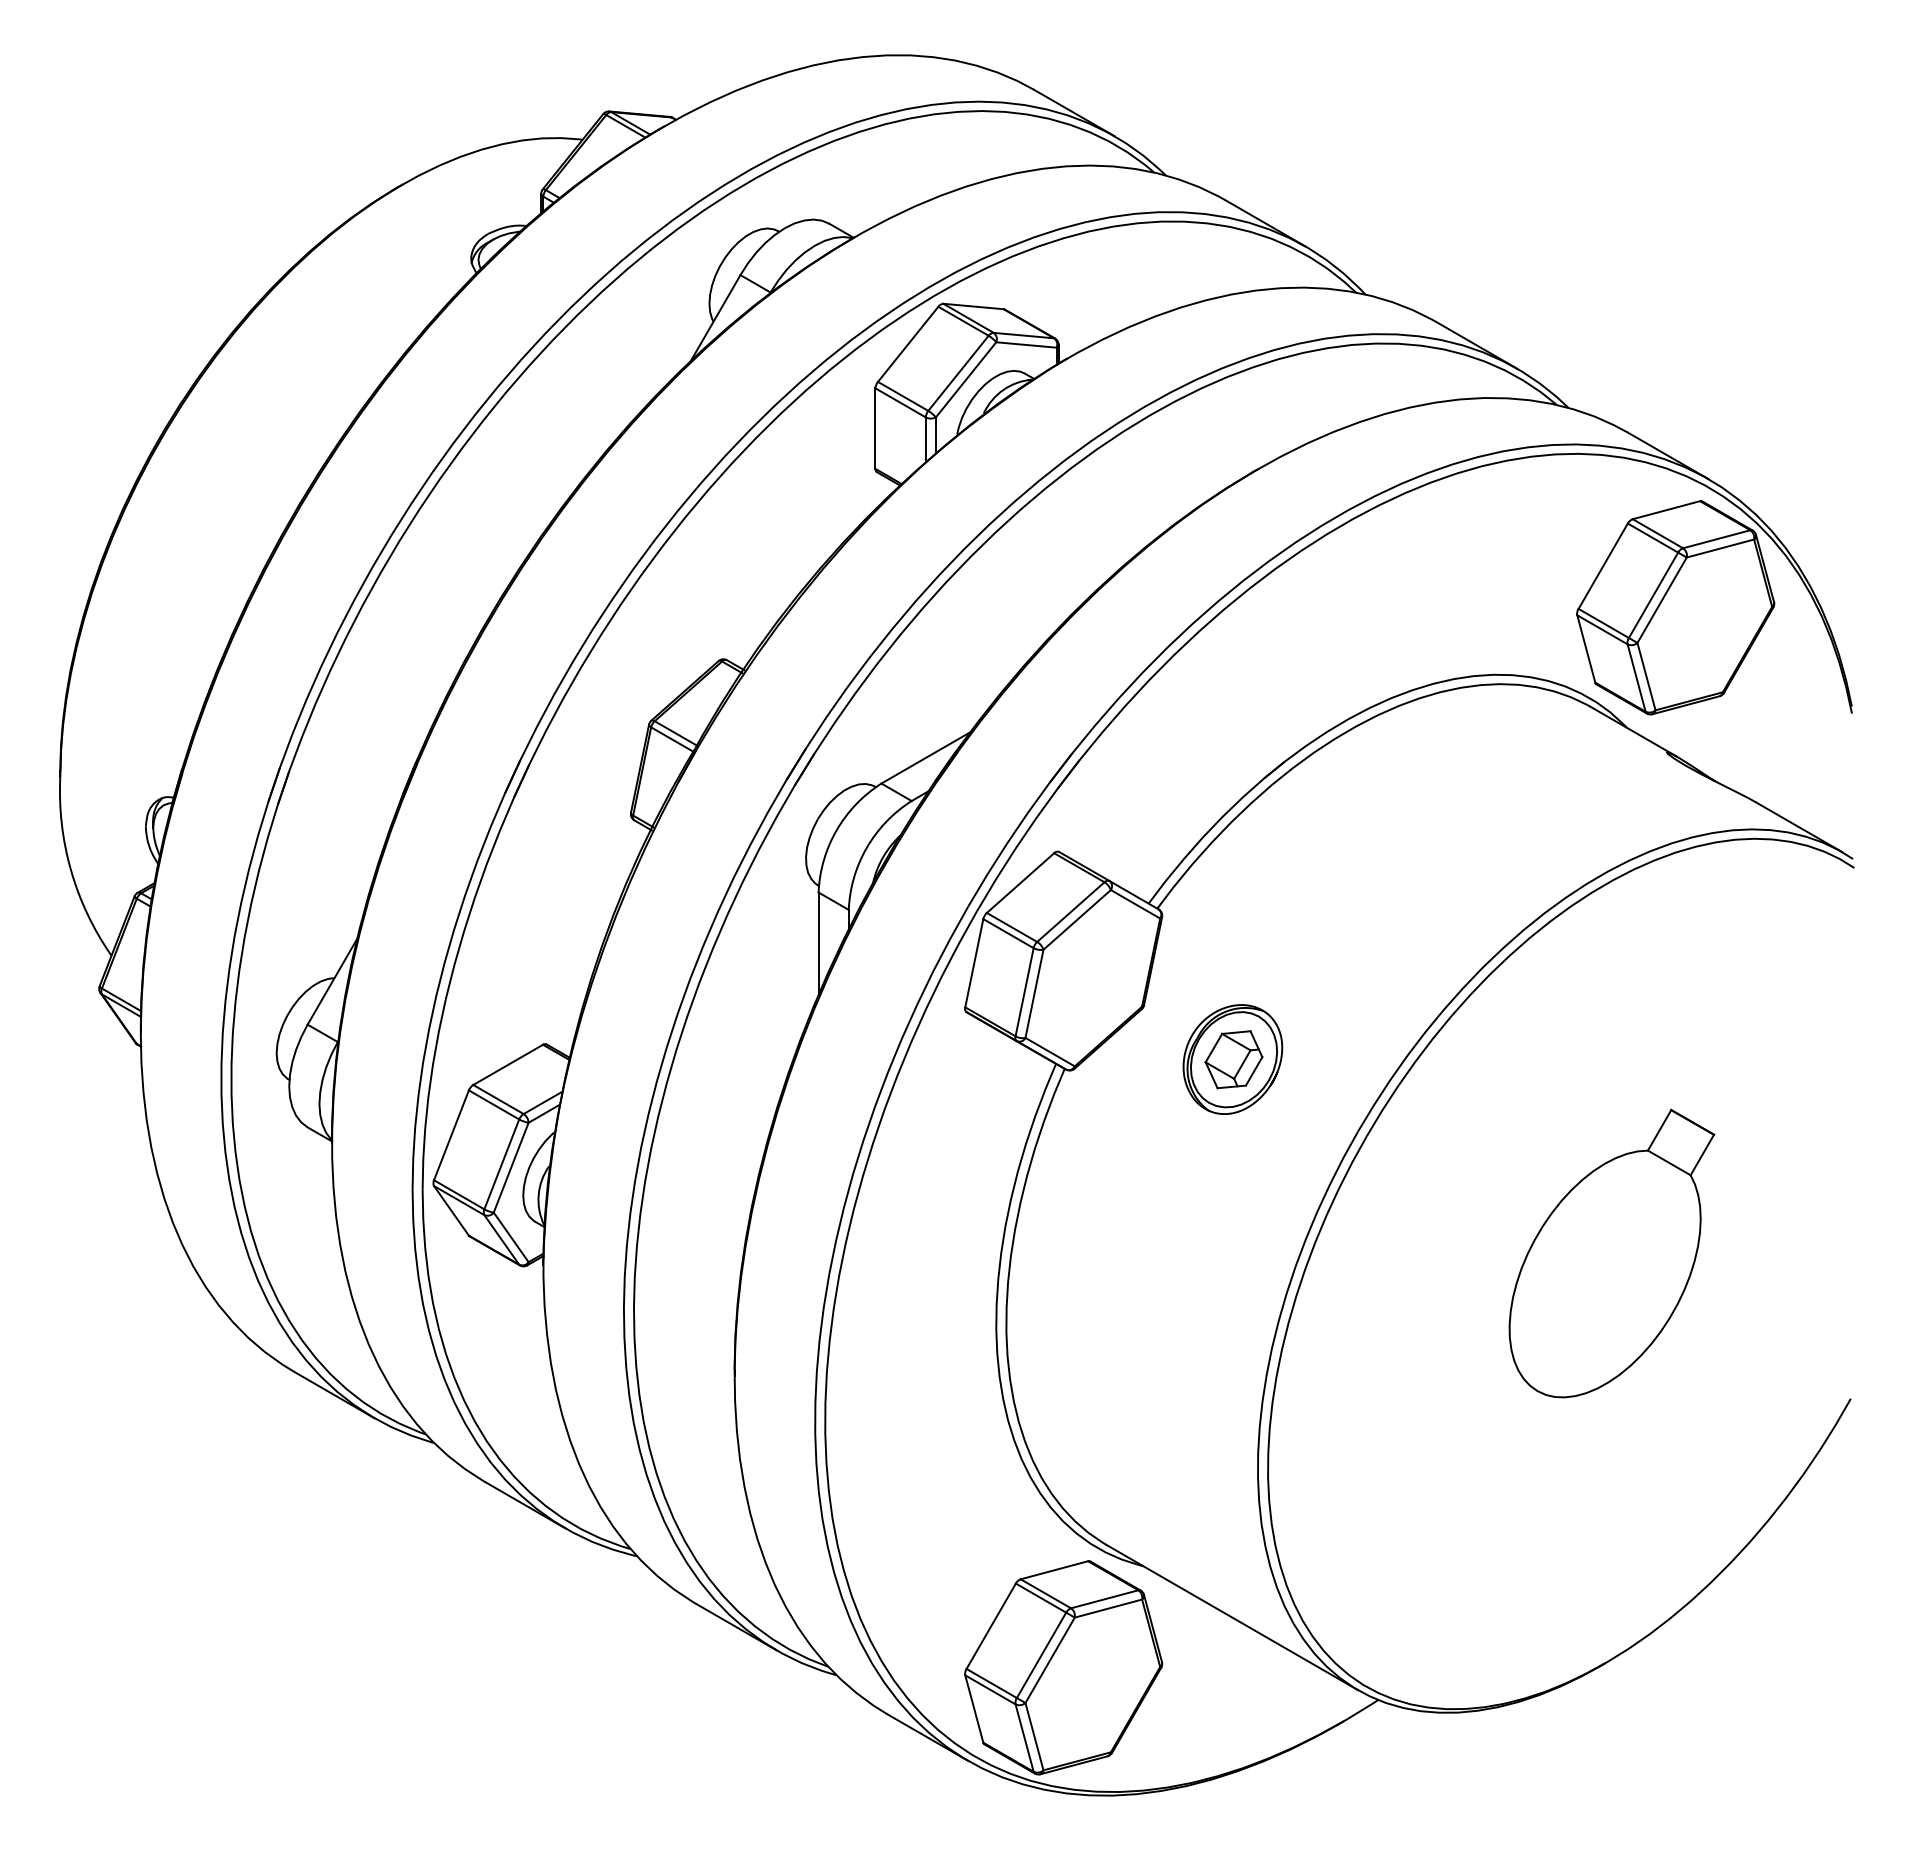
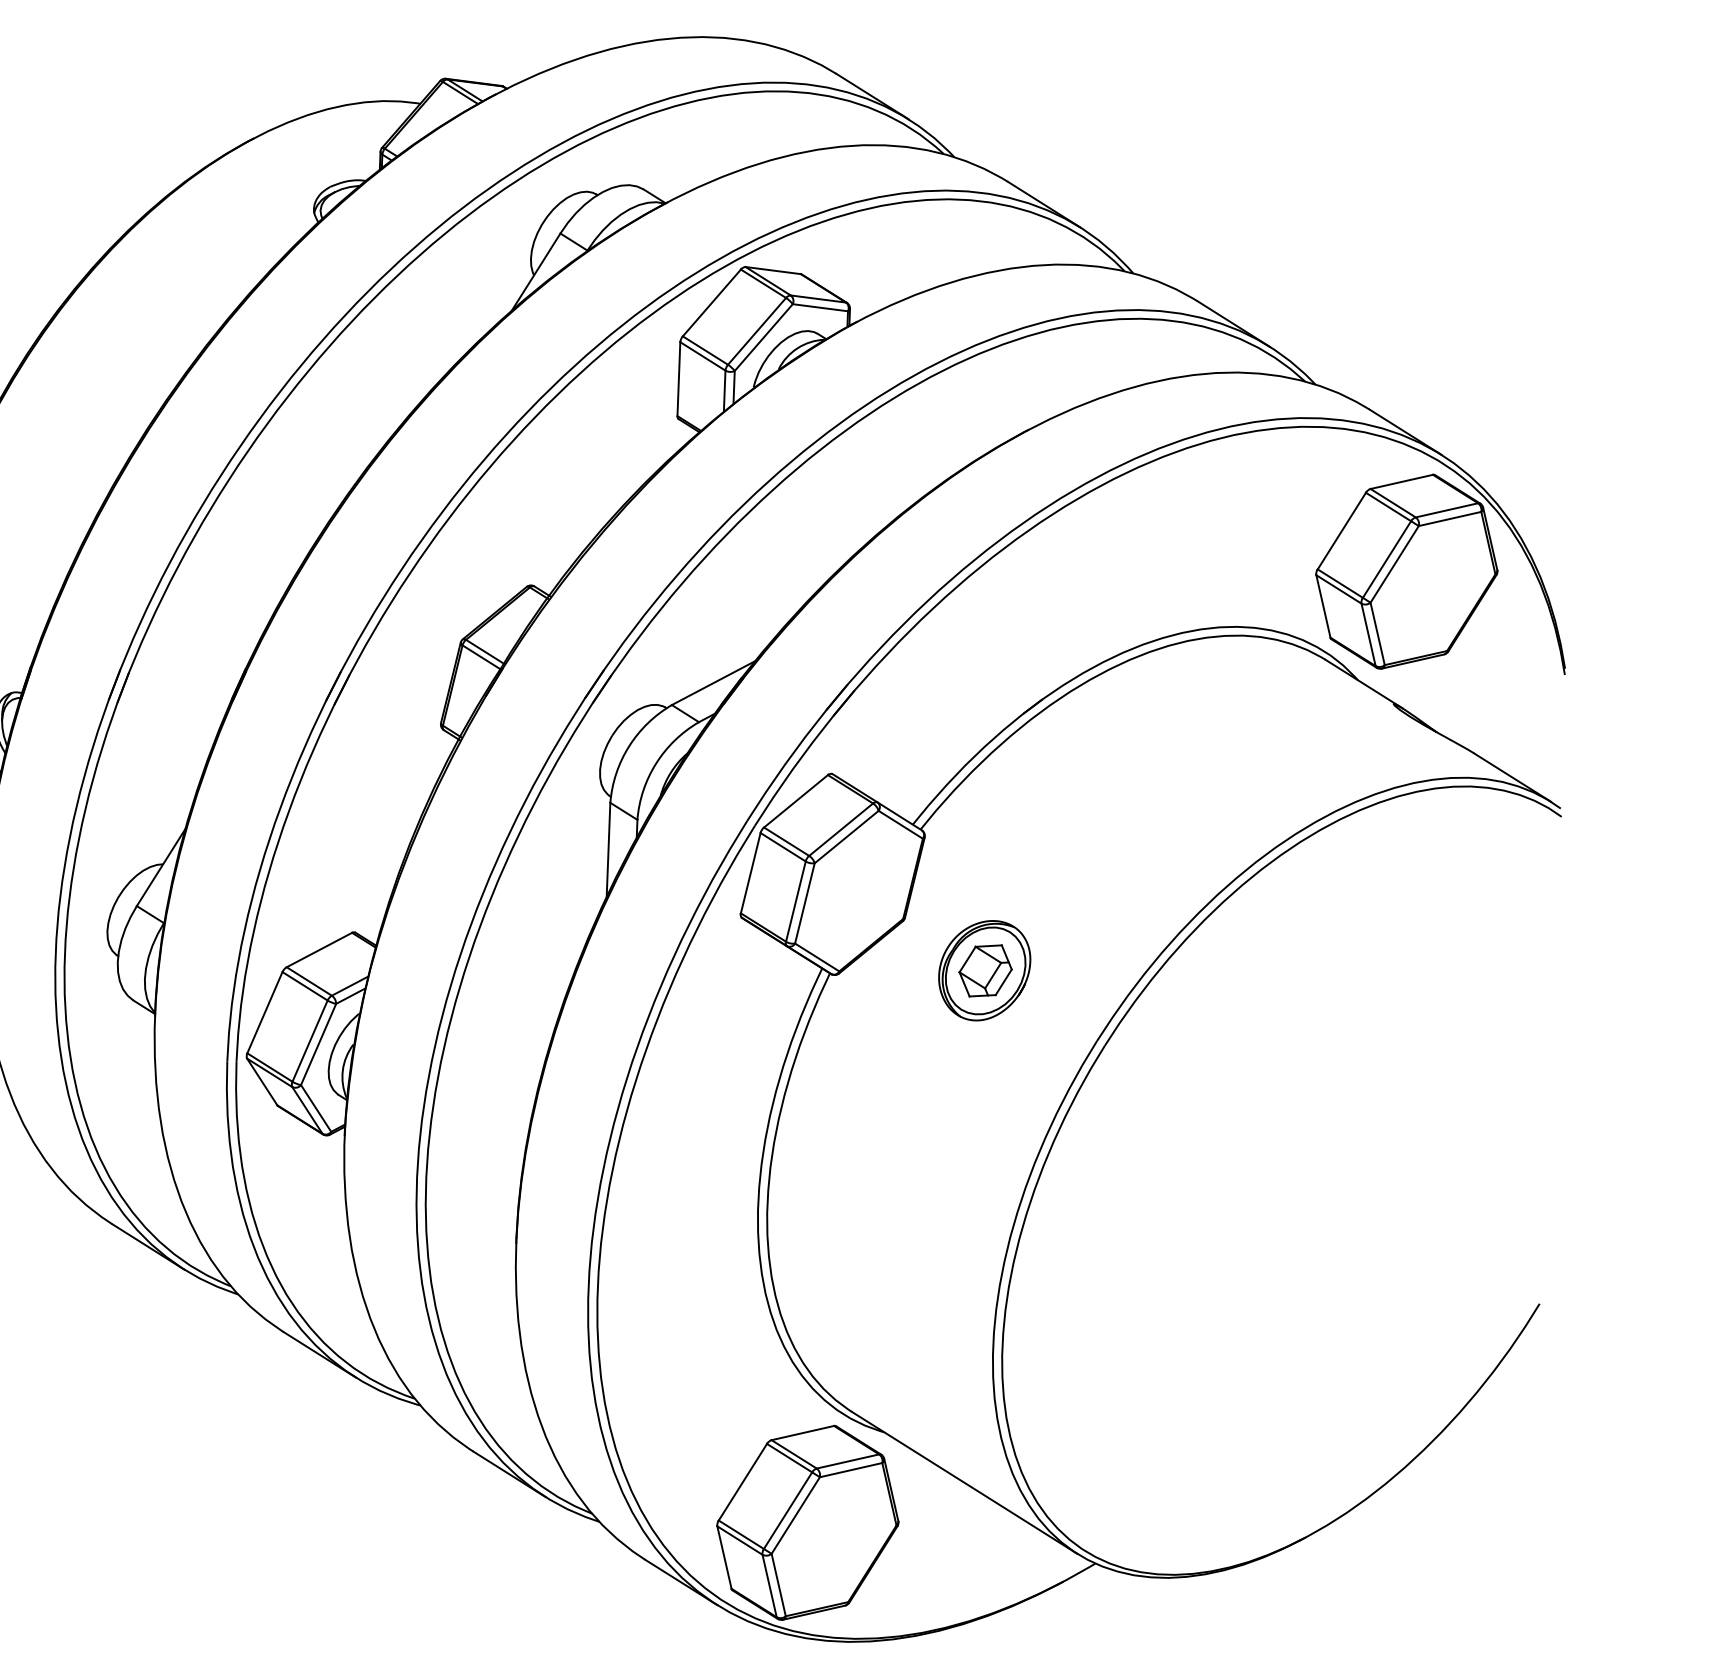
part: (1611, 1253) -> (1325, 1162), removed

